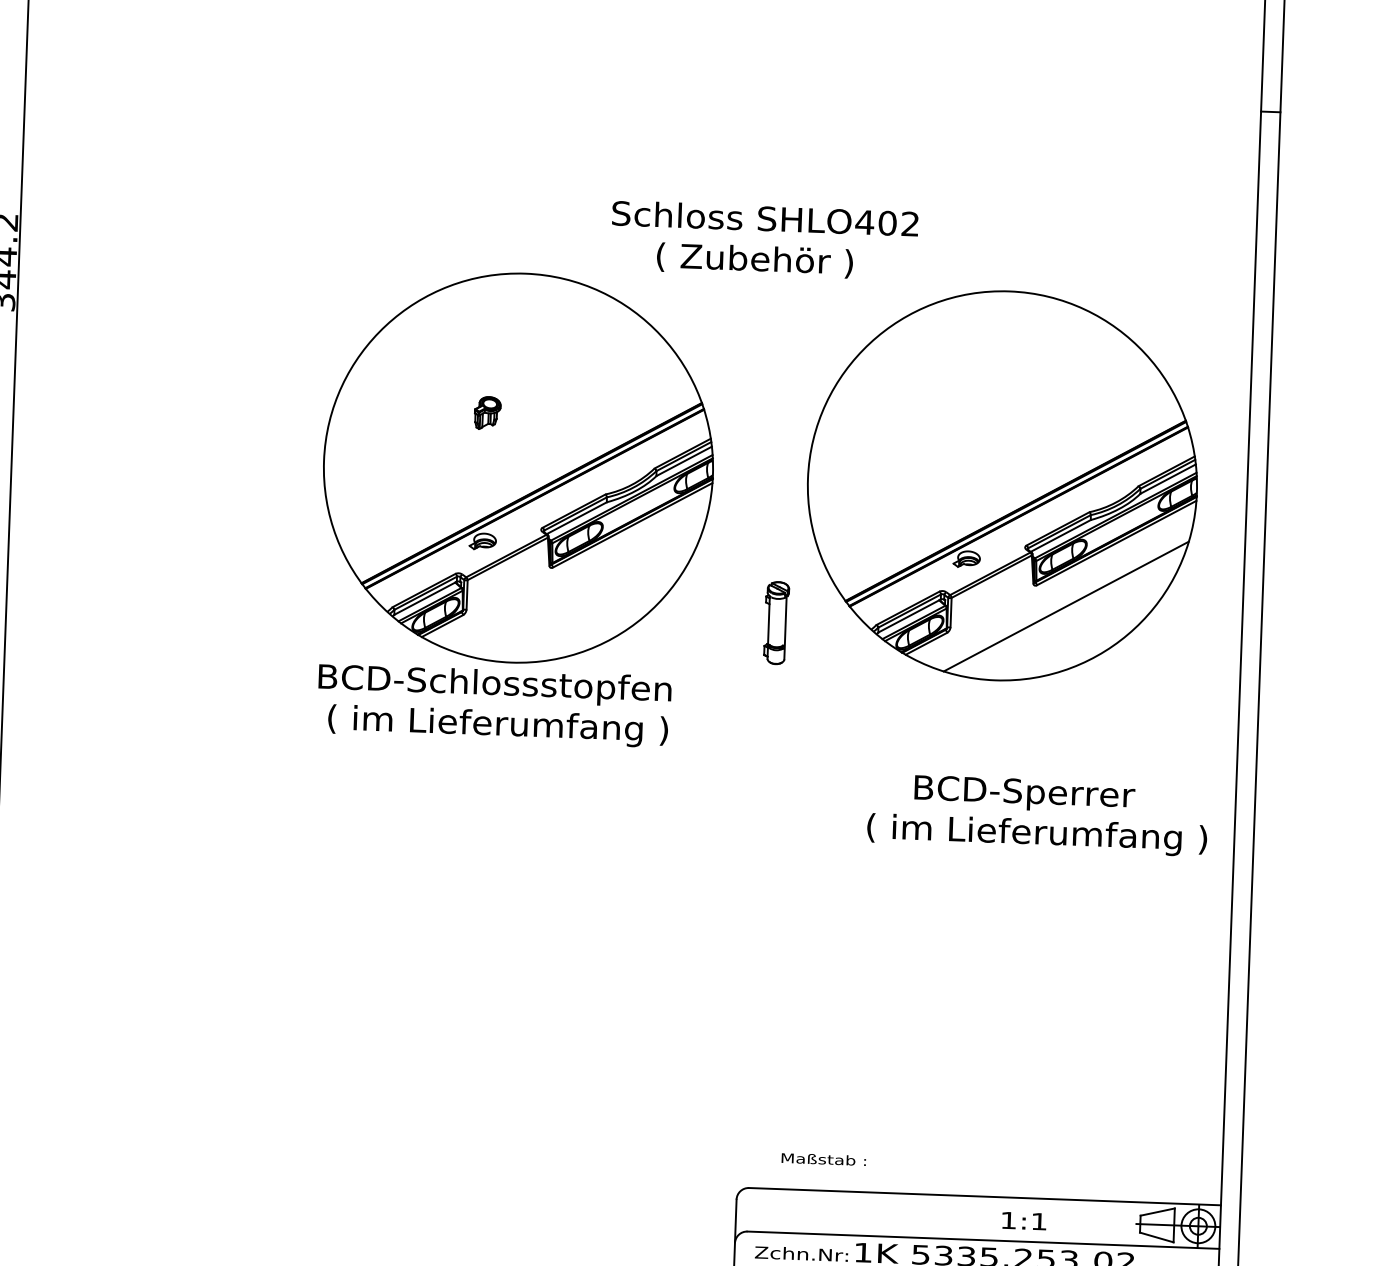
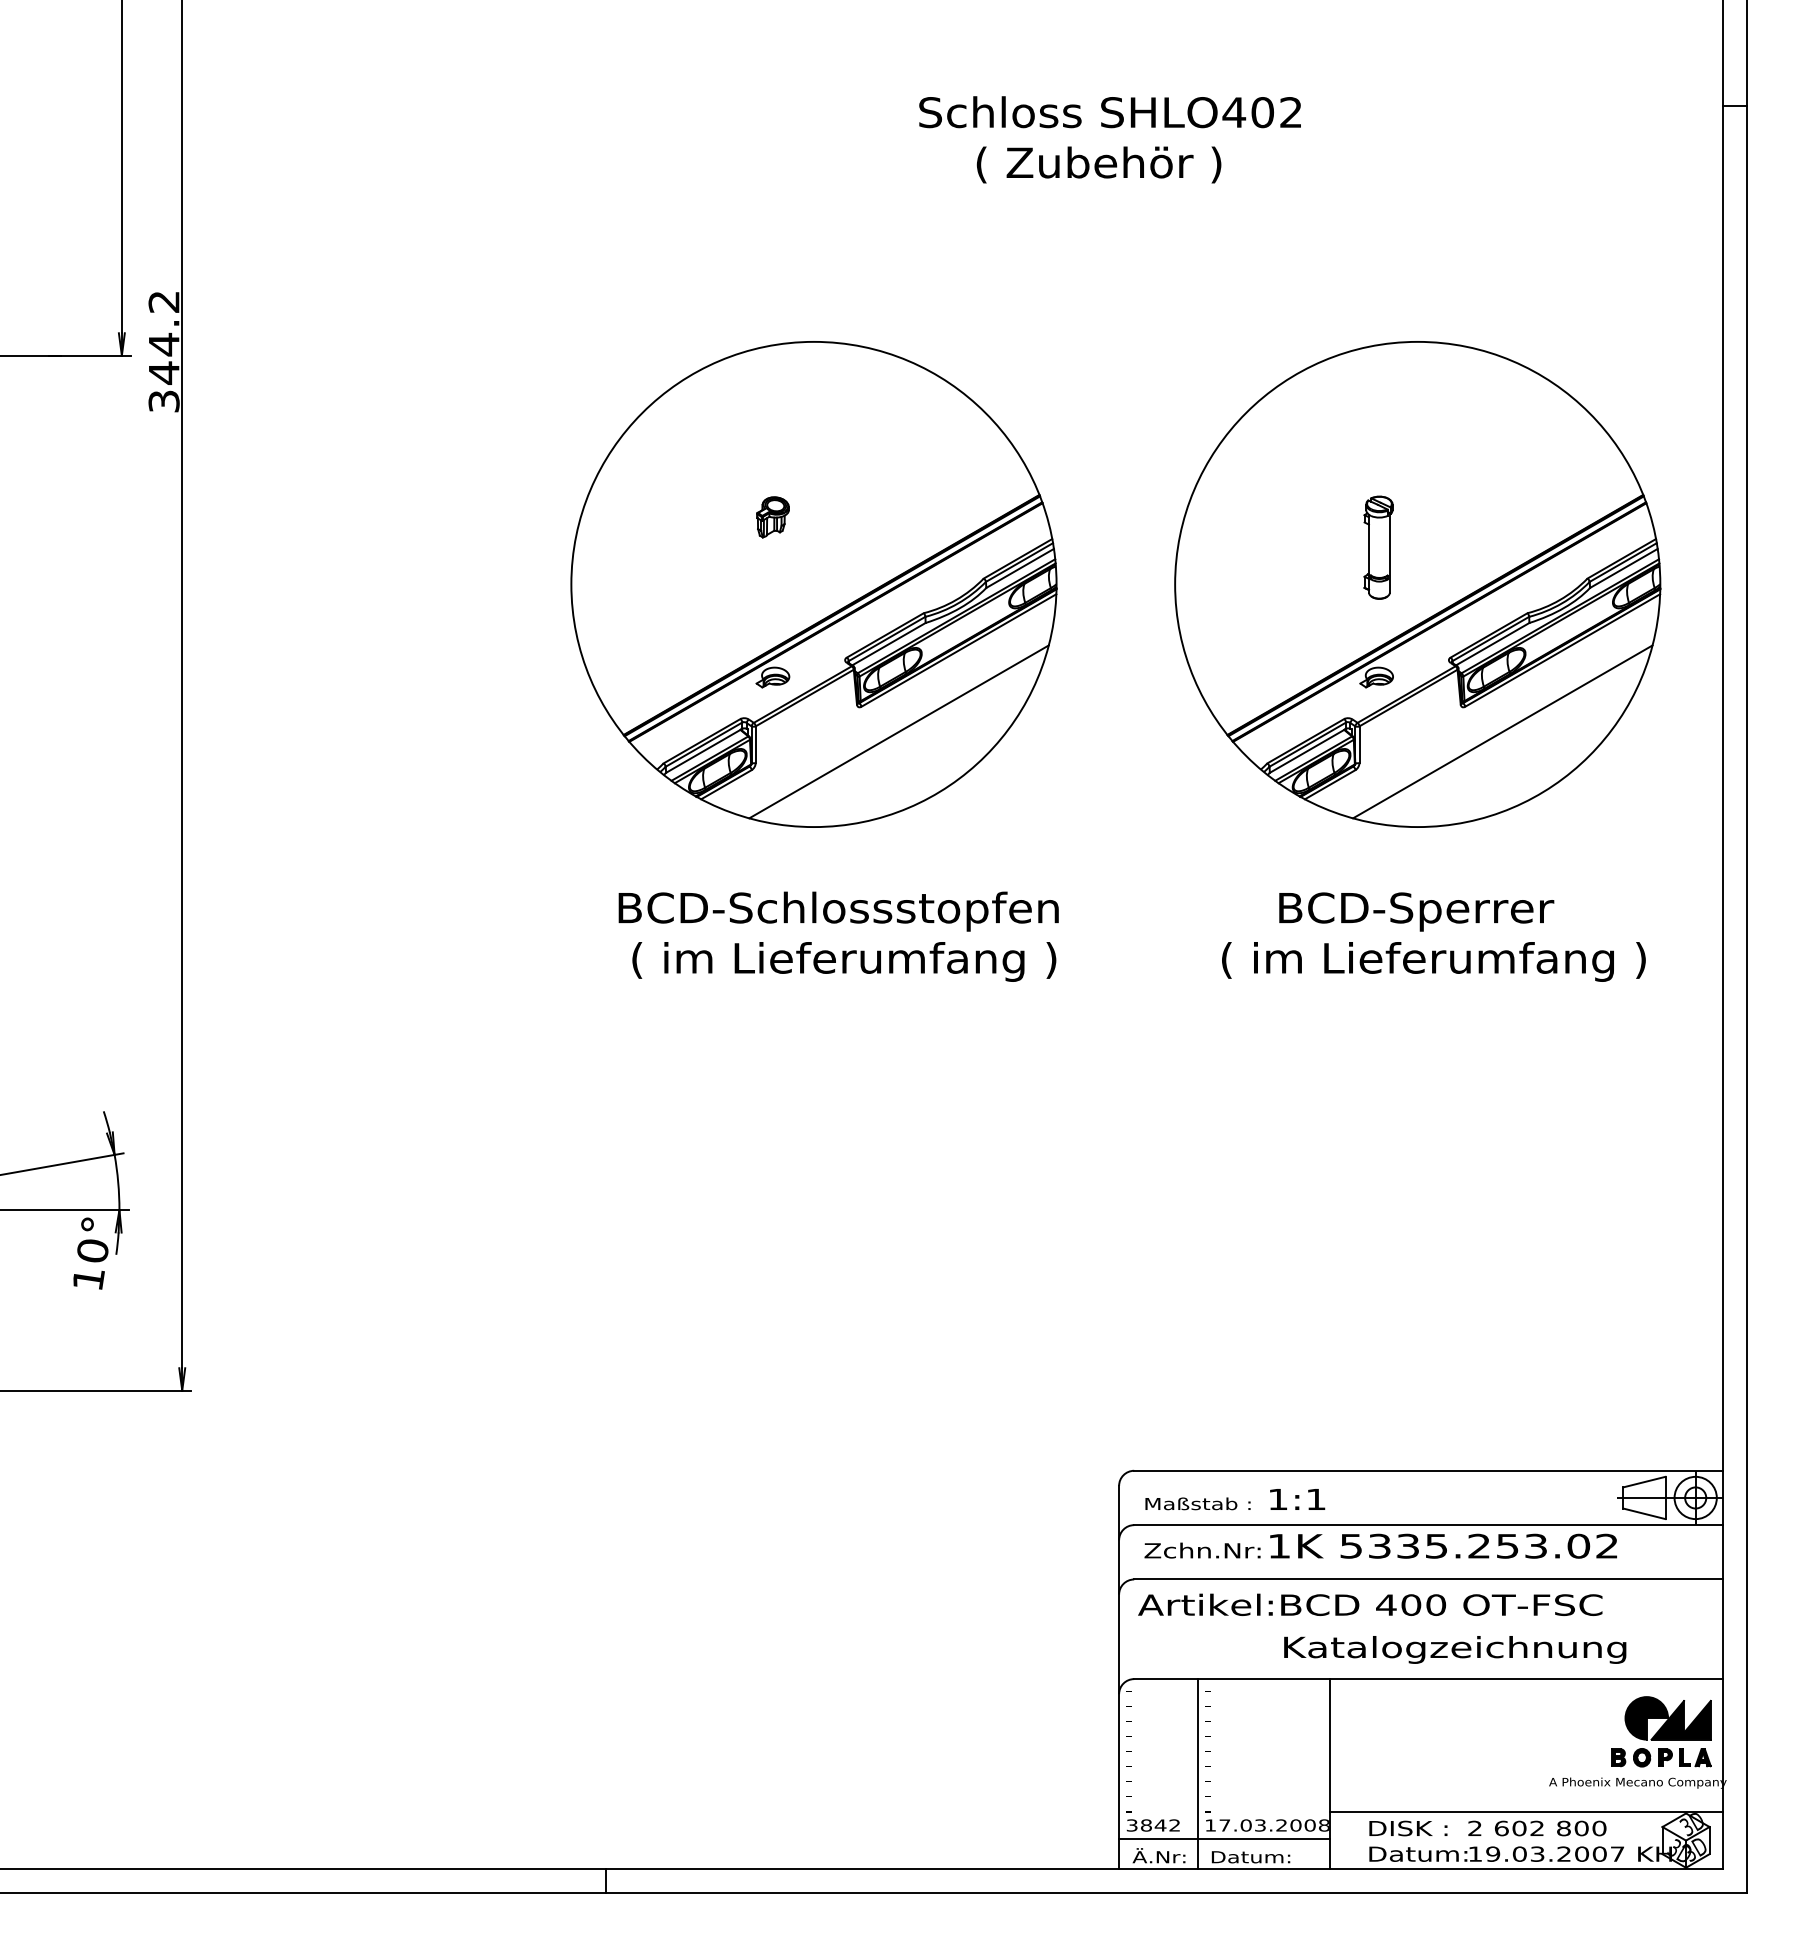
text: (764, 240) -> (1109, 139), moved
line: (581, 588) -> (898, 731), added
part: (776, 622) -> (1378, 547), moved
text: (494, 705) -> (838, 936), moved
text: (1037, 814) -> (1433, 936), moved
text: (823, 1159) -> (1197, 1503), moved
text: (1024, 1221) -> (1297, 1499), moved

